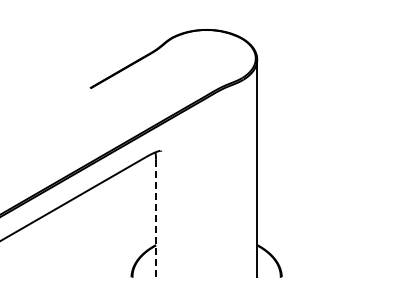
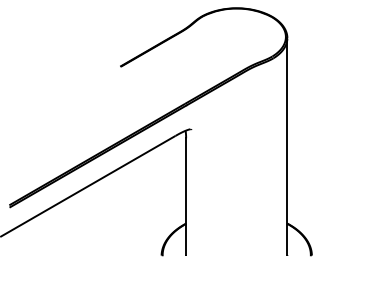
line: (156, 218) -> (186, 196), dashed -> solid

